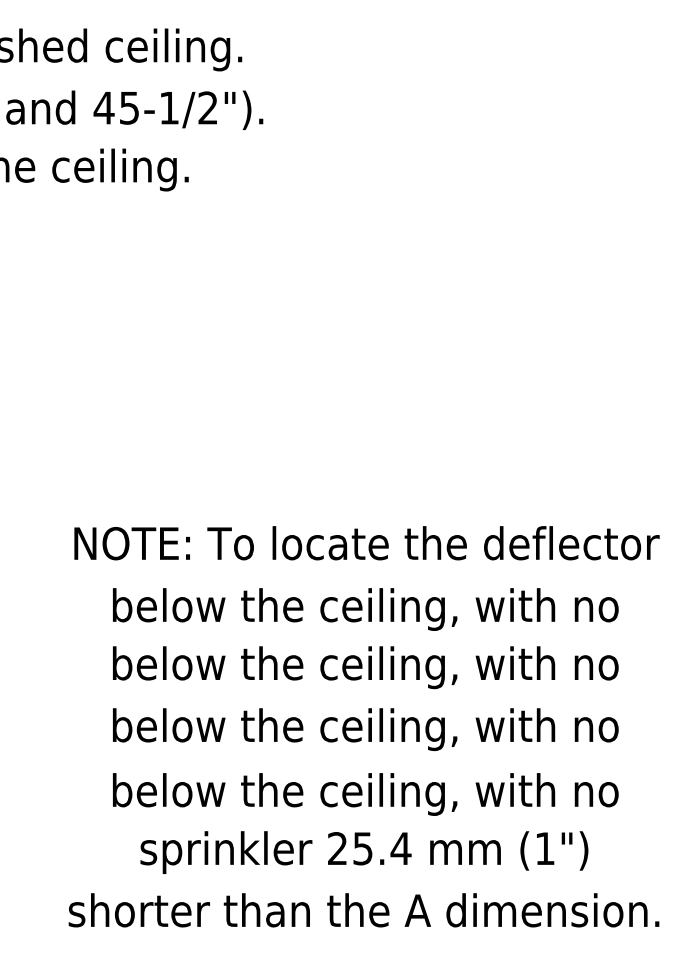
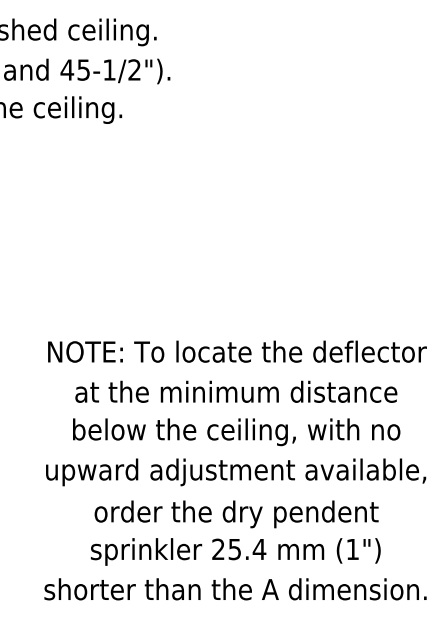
text: (365, 609) -> (236, 394), below the ceiling, with no -> at the minimum distance
text: (365, 729) -> (236, 472), below the ceiling, with no -> upward adjustment available,
text: (365, 794) -> (236, 514), below the ceiling, with no -> order the dry pendent

